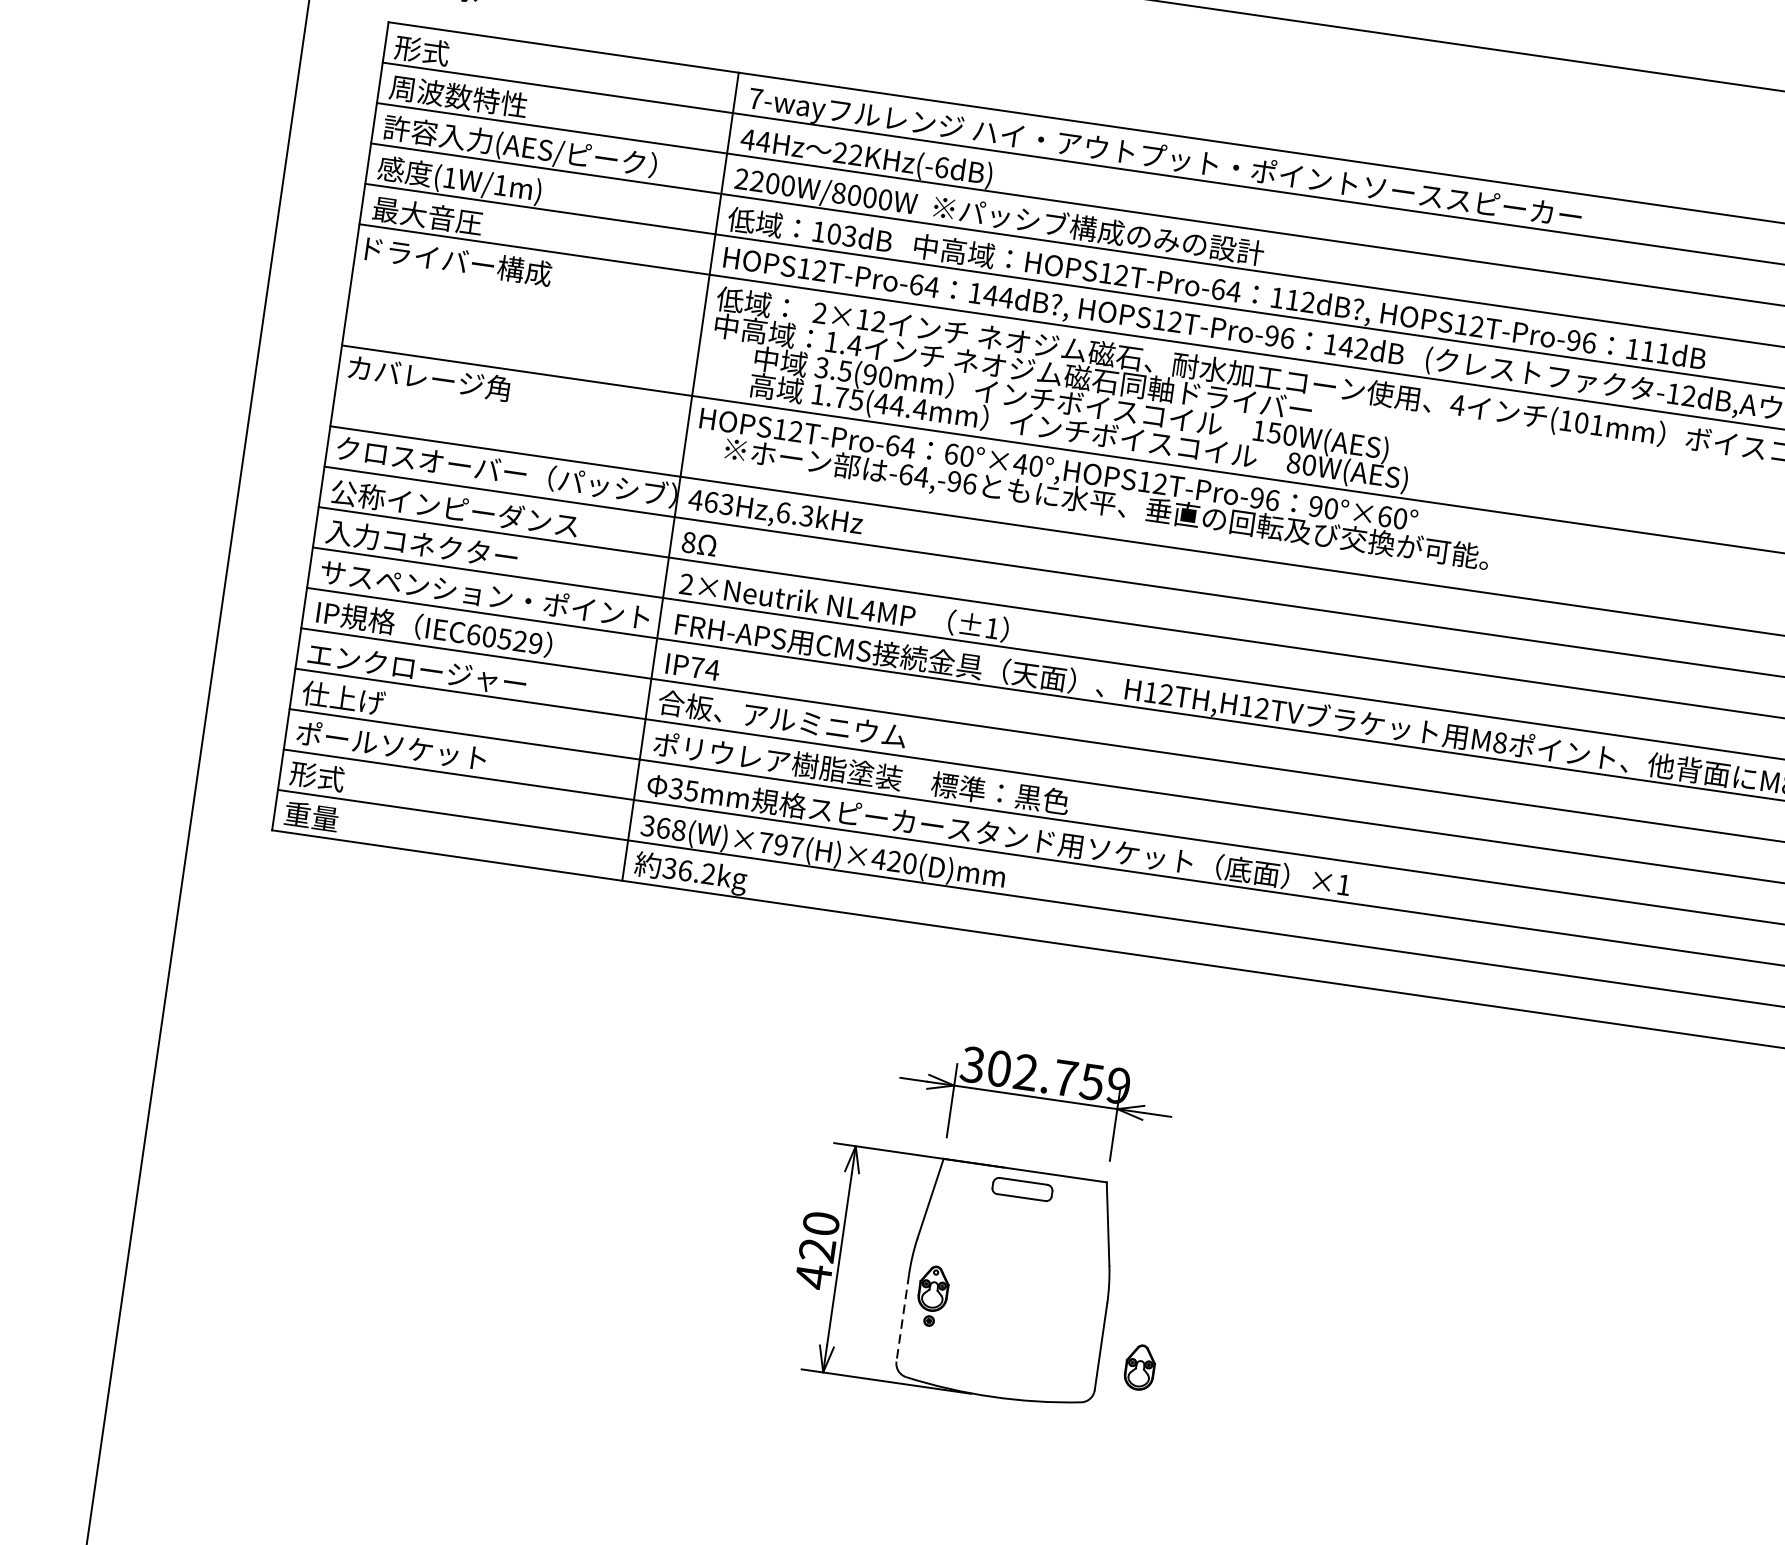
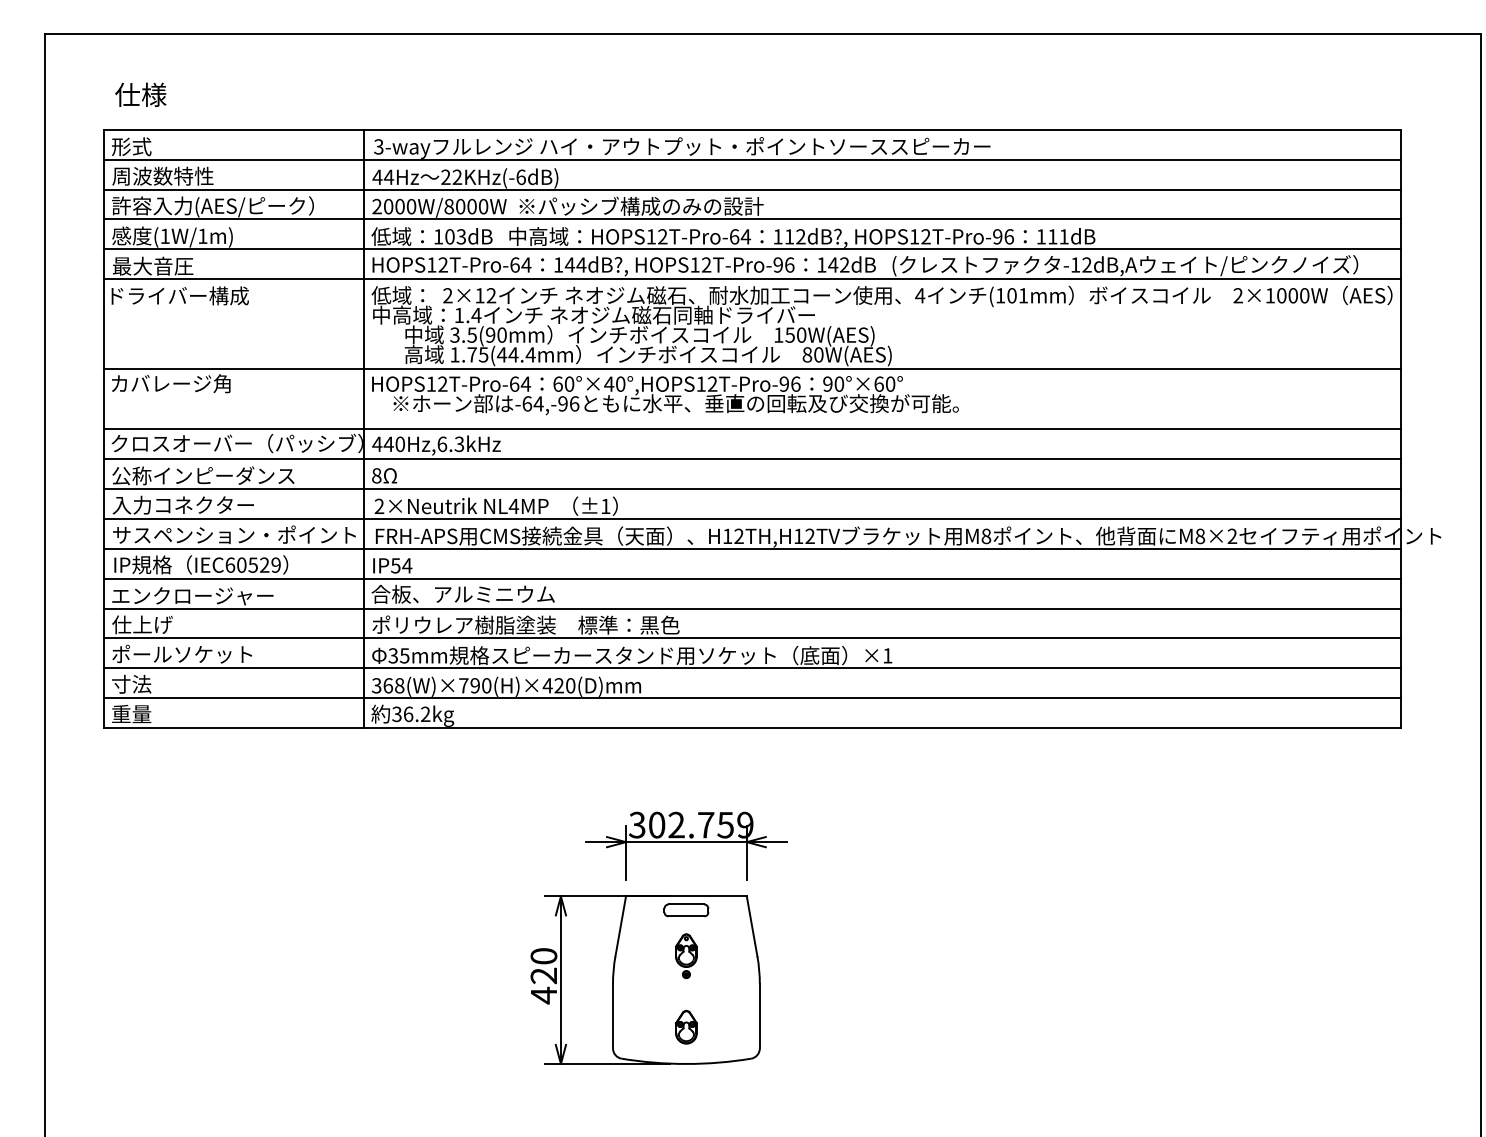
text: (755, 98) -> (378, 146), 7-way -> 3-way
text: (757, 181) -> (388, 206), 2200W/8000W -> 2000W/8000W
text: (717, 503) -> (393, 444), 463Hz,6.3kHz -> 440Hz,6.3kHz
text: (696, 667) -> (395, 565), IP74 -> IP54
text: (317, 775) -> (131, 683), 形式 -> 寸法
text: (796, 846) -> (486, 685), 368(W)×797(H)×420(D)mm -> 368(W)×790(H)×420(D)mm
part: (932, 1296) -> (686, 956), moved
line: (903, 1318) -> (613, 1016), dashed -> solid
part: (1140, 1367) -> (686, 1027), moved

